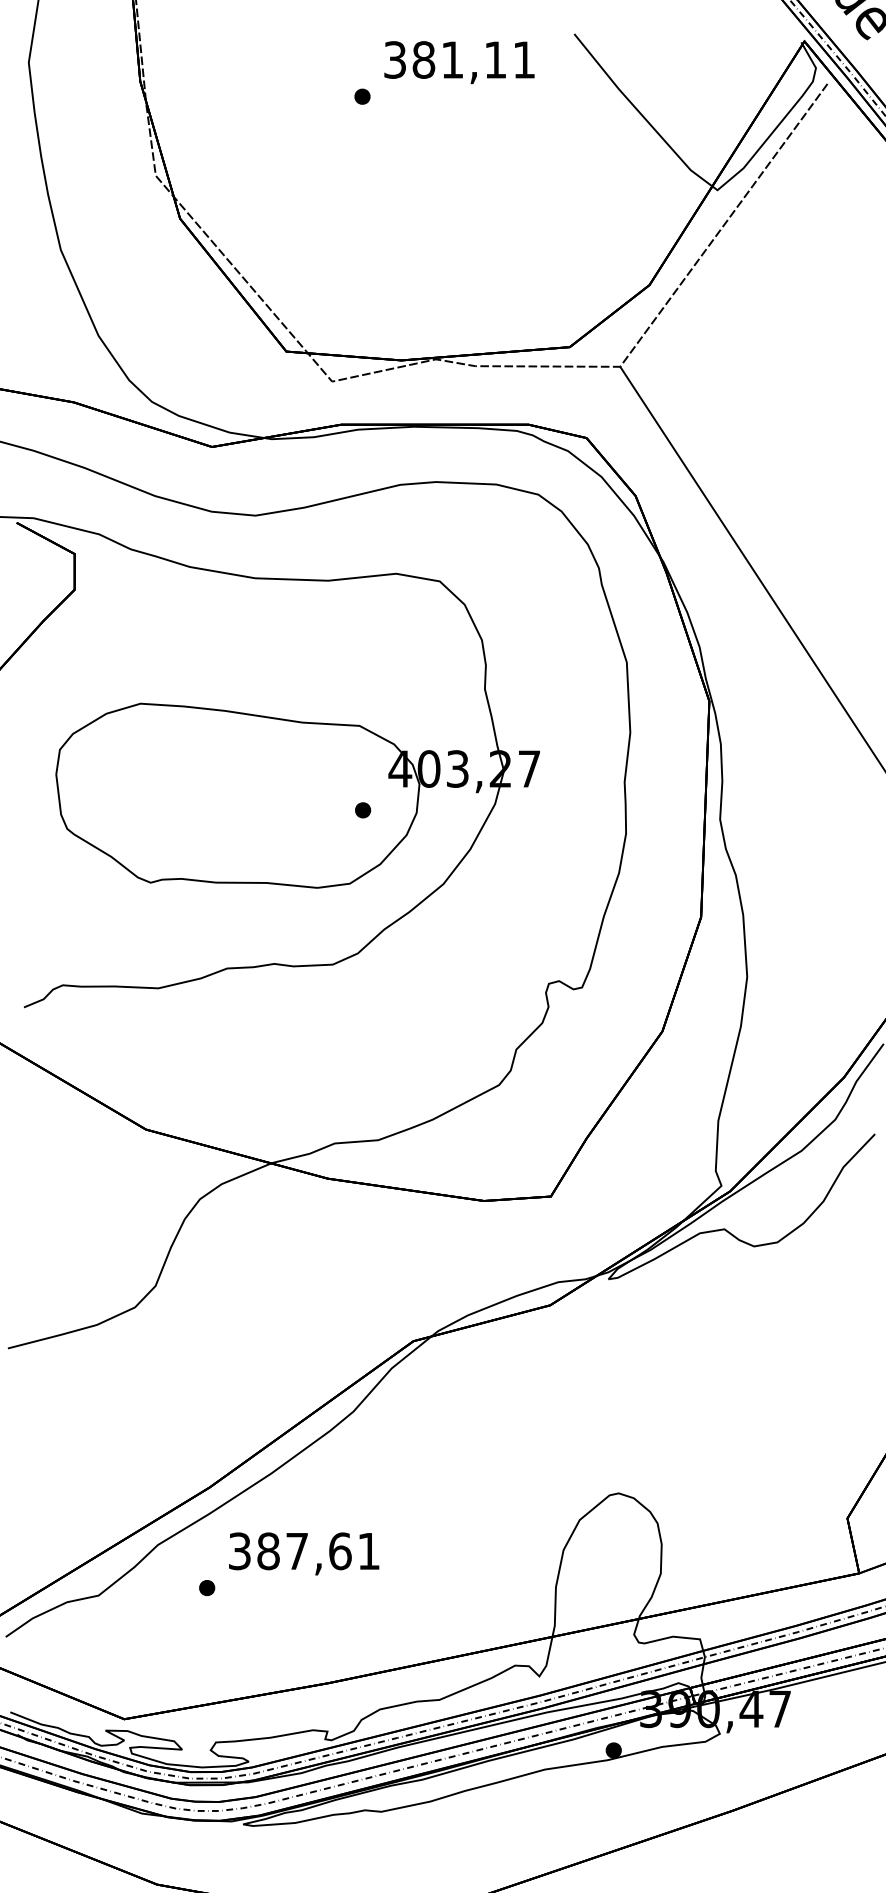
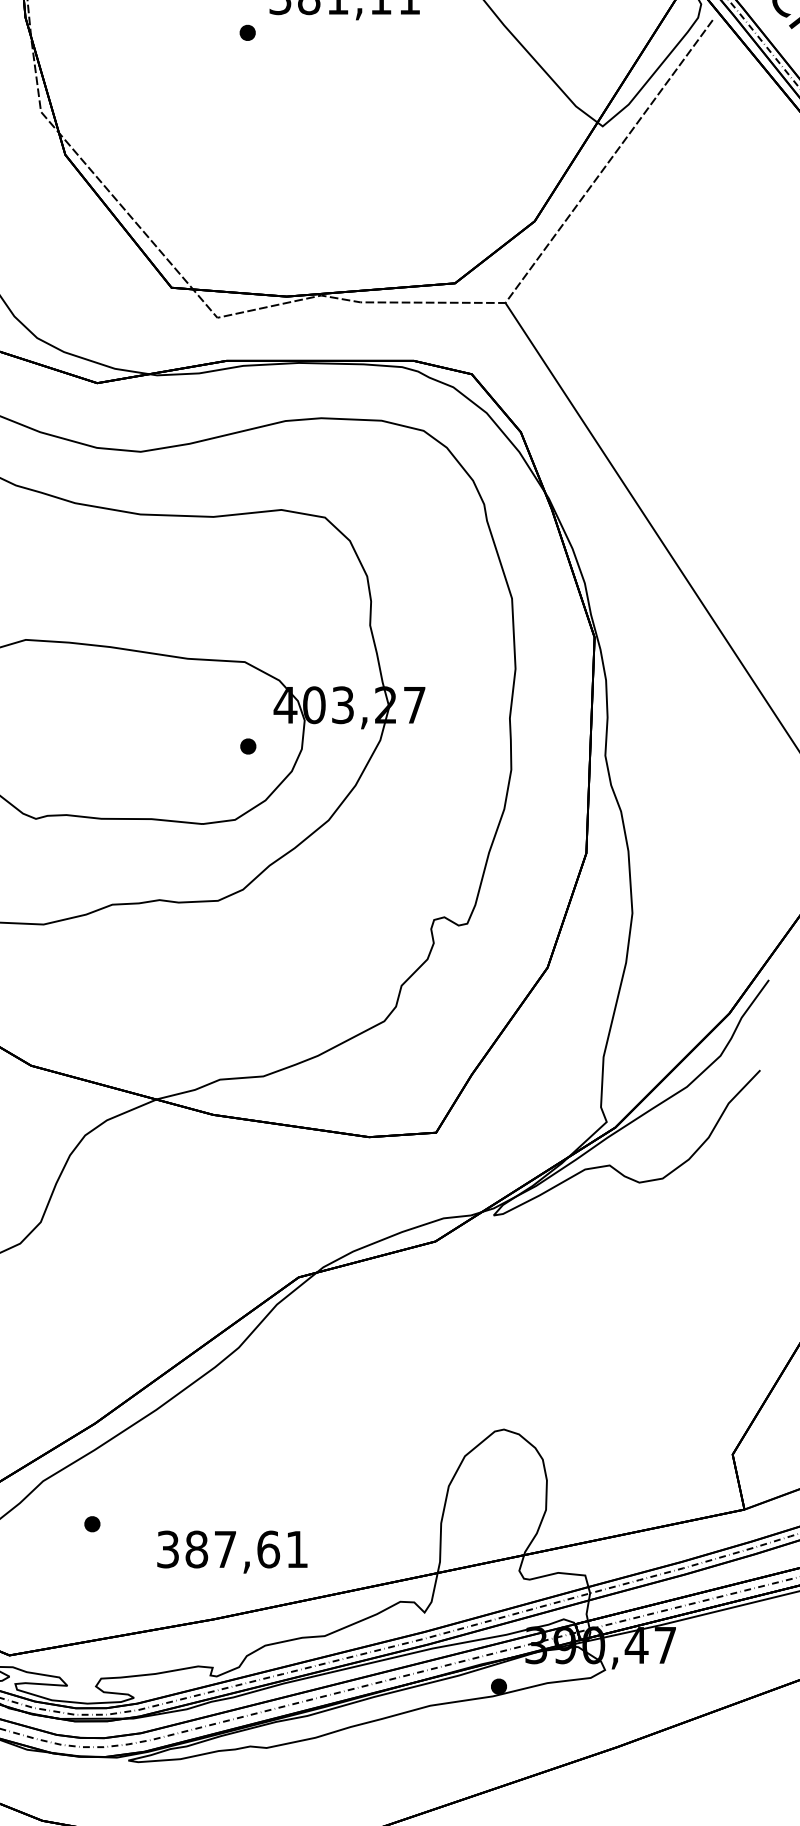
text: (304, 1553) -> (232, 1551), moved

